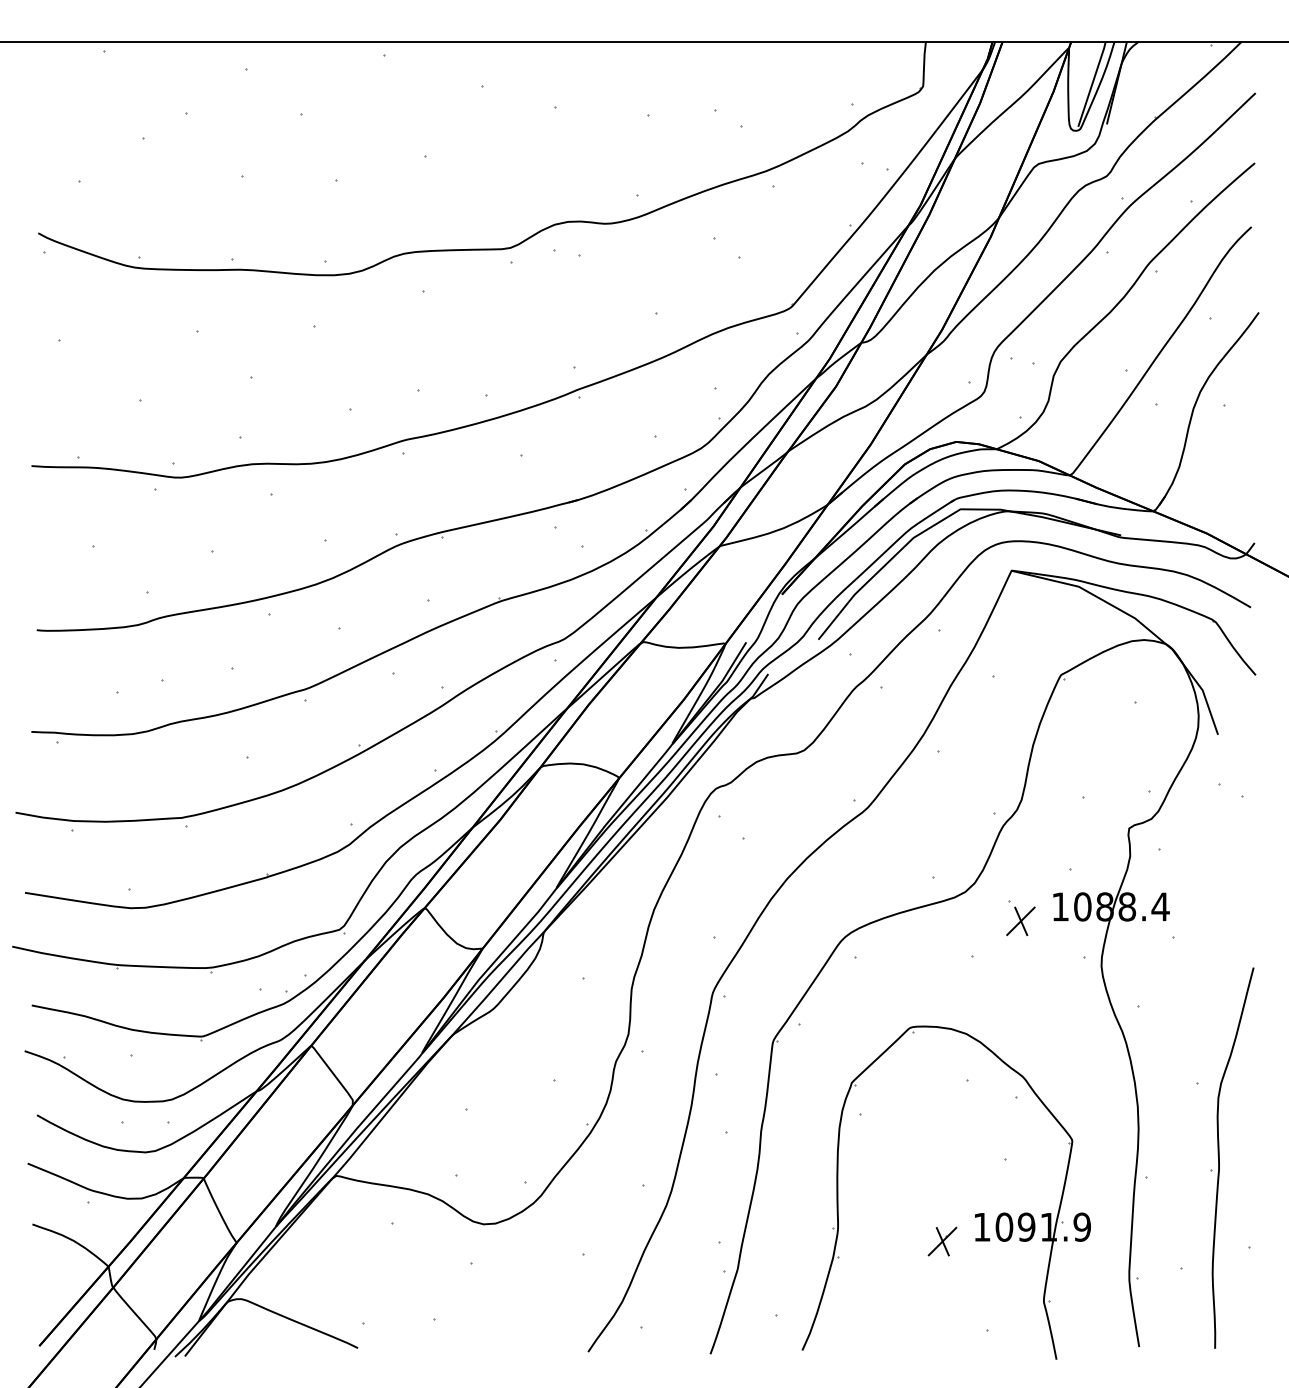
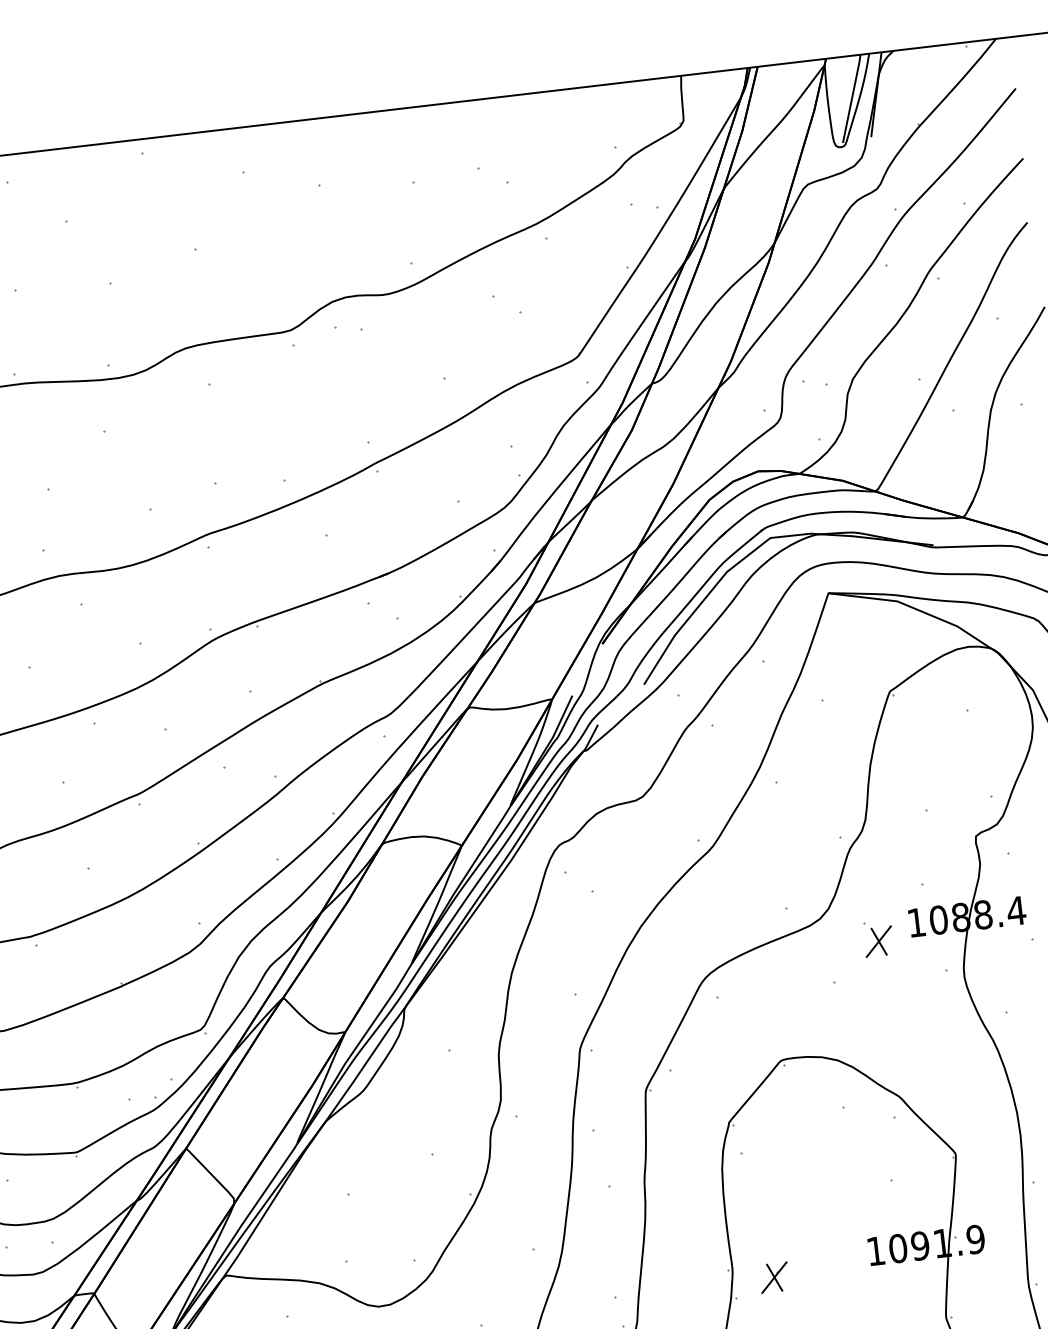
part: (942, 1241) -> (774, 1277), moved

